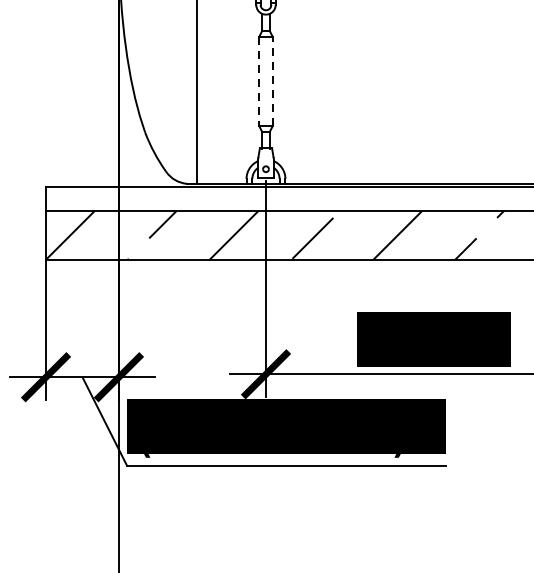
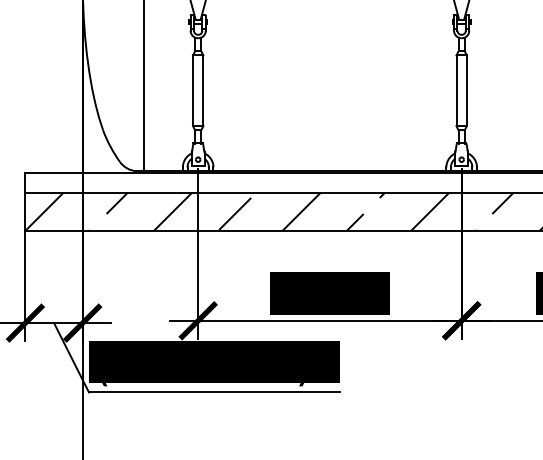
line: (272, 81) -> (203, 90), dashed -> solid
line: (259, 82) -> (193, 91), dashed -> solid

